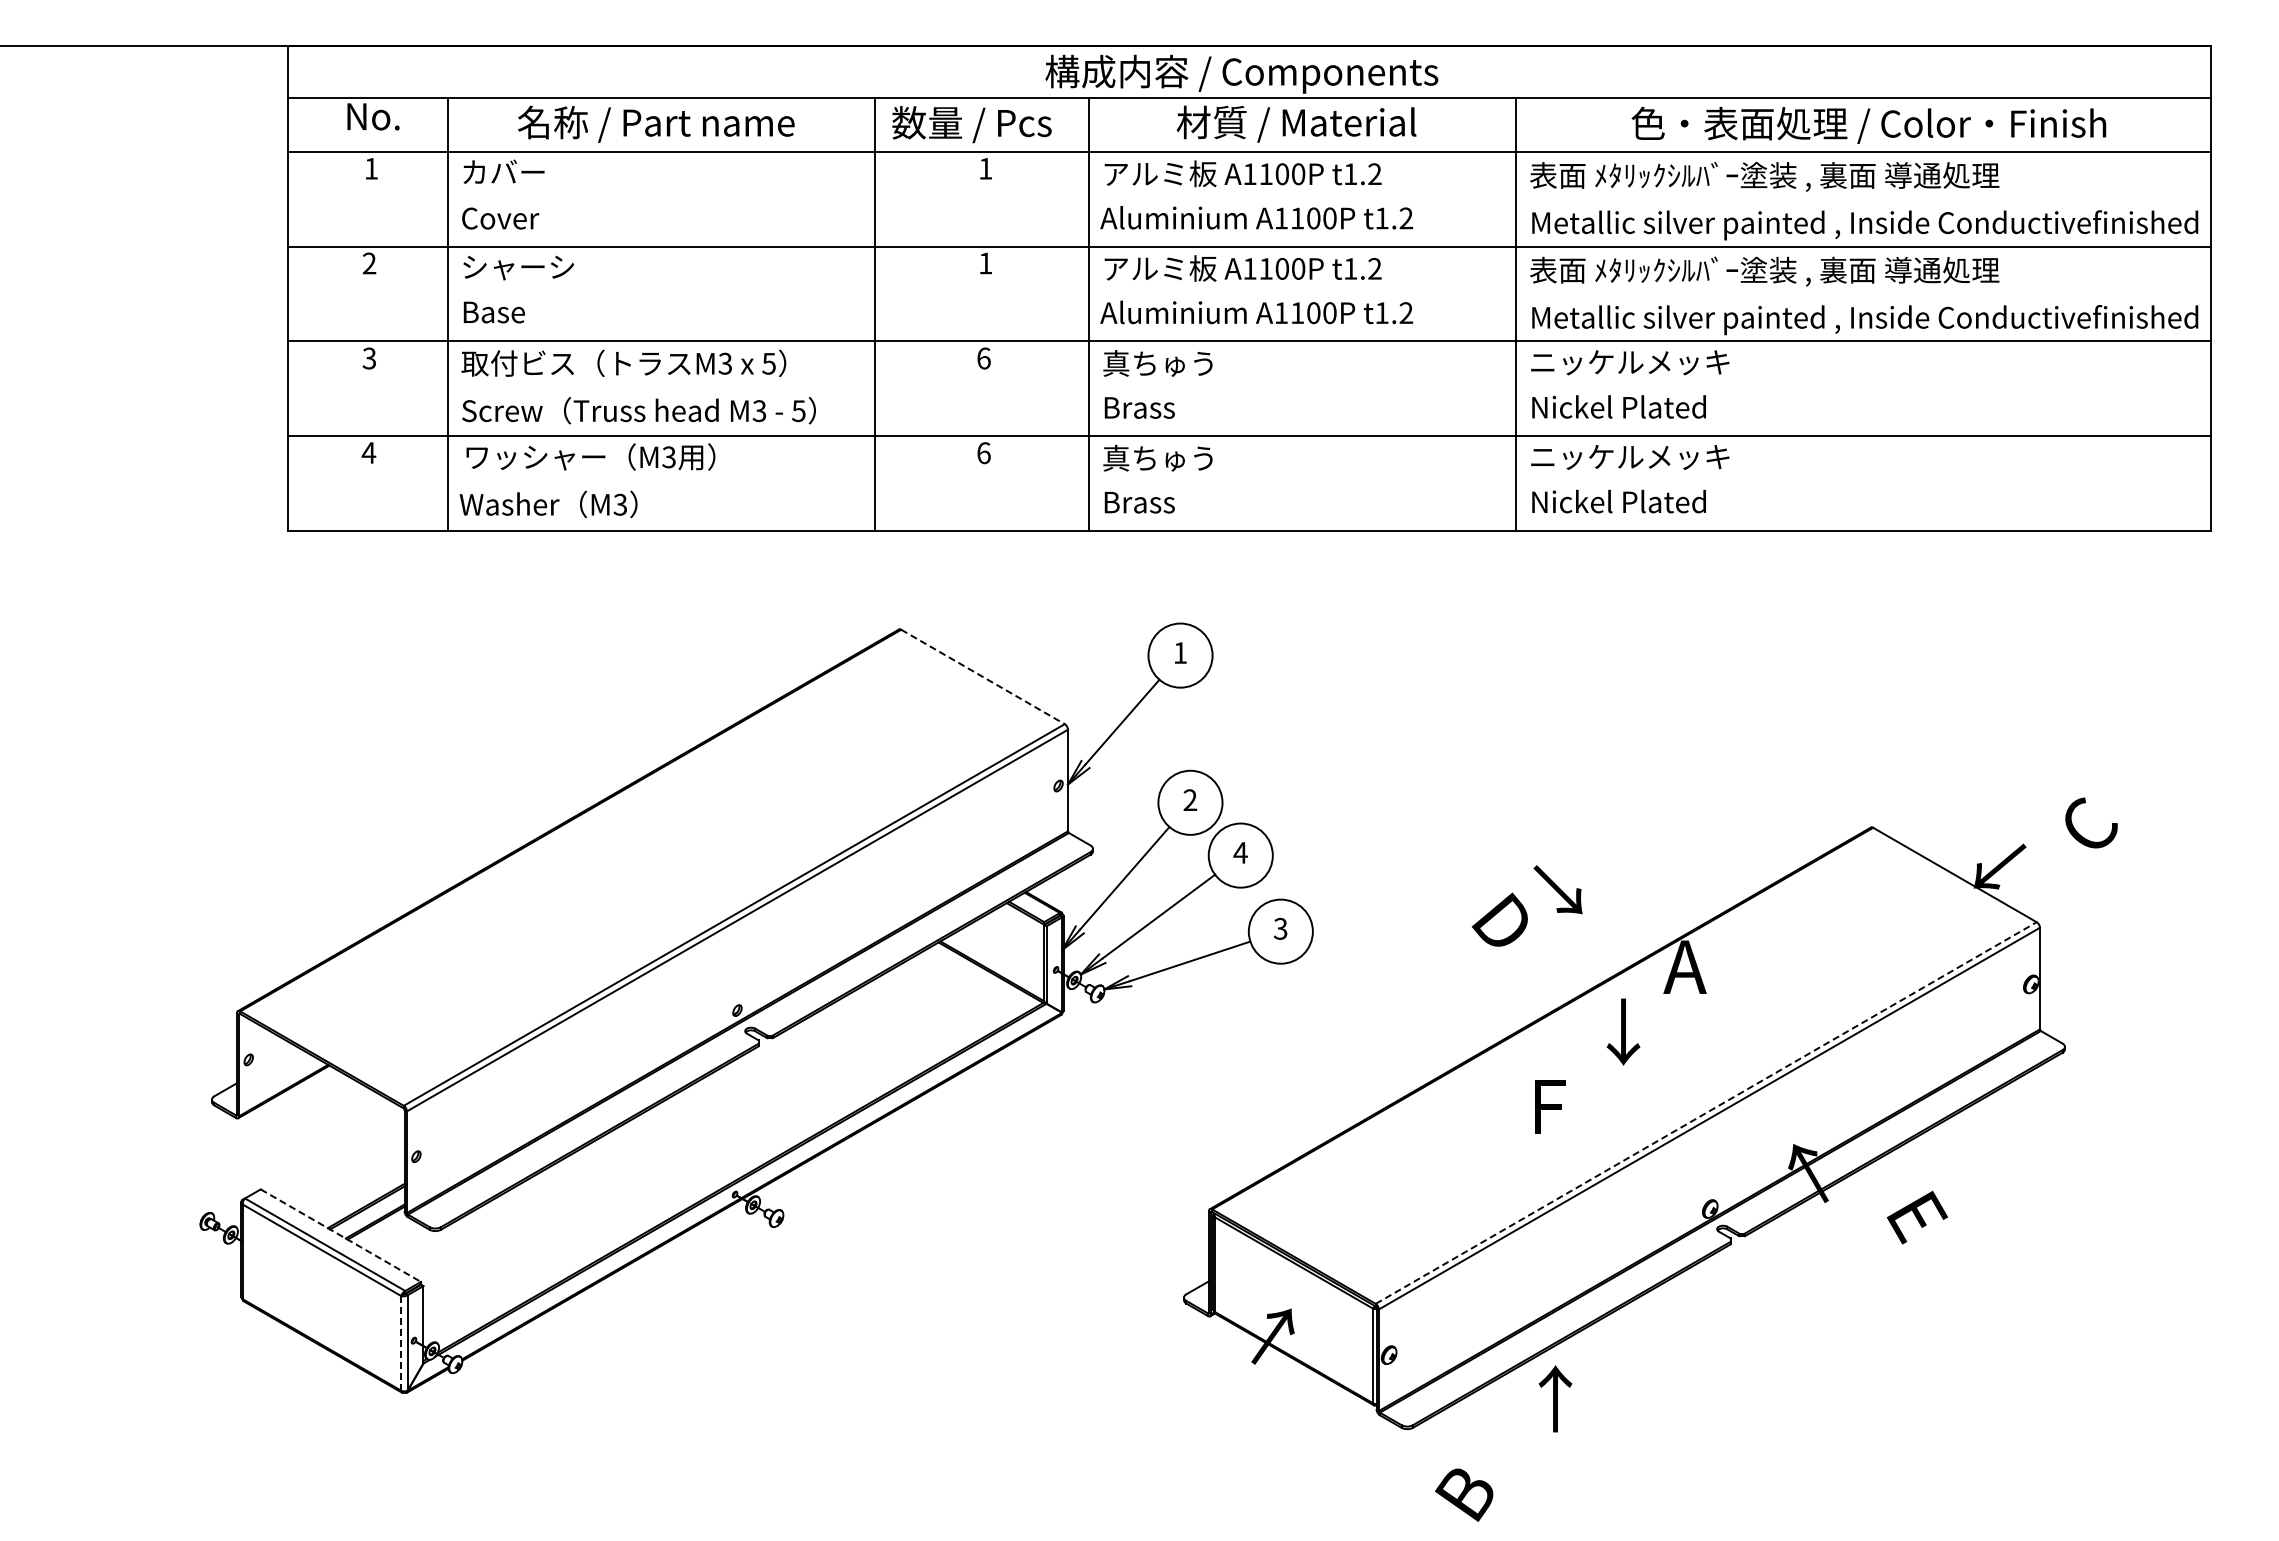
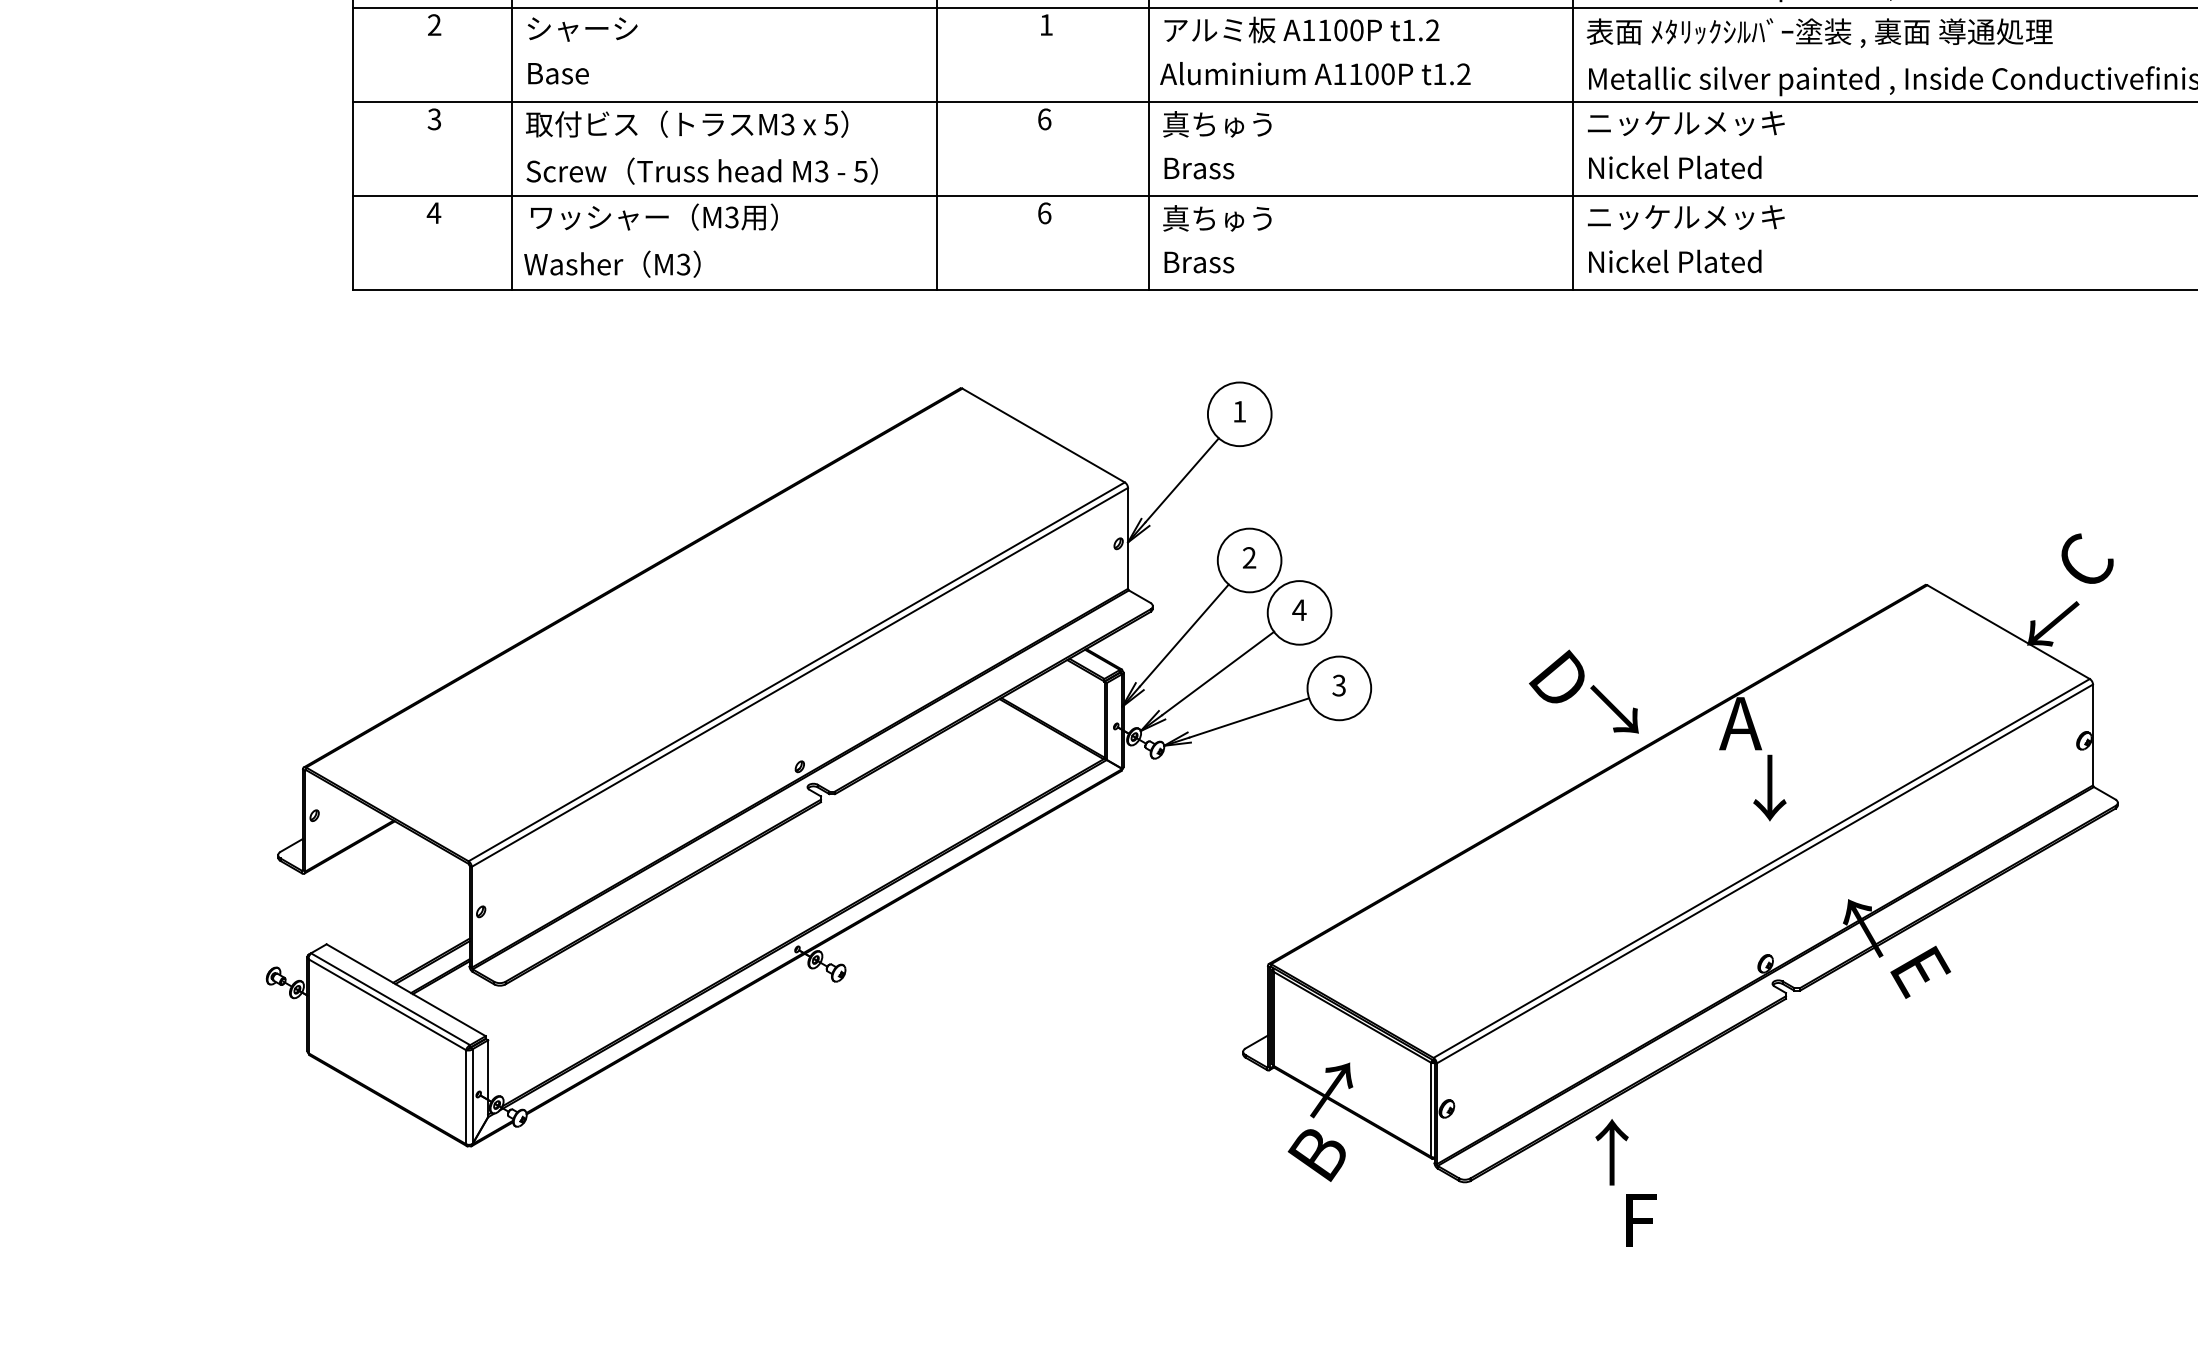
line: (983, 677) -> (1044, 436), dashed -> solid
text: (2091, 822) -> (2087, 558), moved
text: (1557, 889) -> (1614, 709), moved
text: (1623, 1031) -> (1769, 787), moved
text: (1550, 1106) -> (1641, 1220), moved
line: (1706, 1113) -> (1761, 868), dashed -> solid
text: (1916, 1217) -> (1919, 972), moved
line: (340, 1235) -> (405, 990), dashed -> solid
line: (401, 1342) -> (466, 1096), dashed -> solid
text: (1464, 1494) -> (1317, 1154), moved

